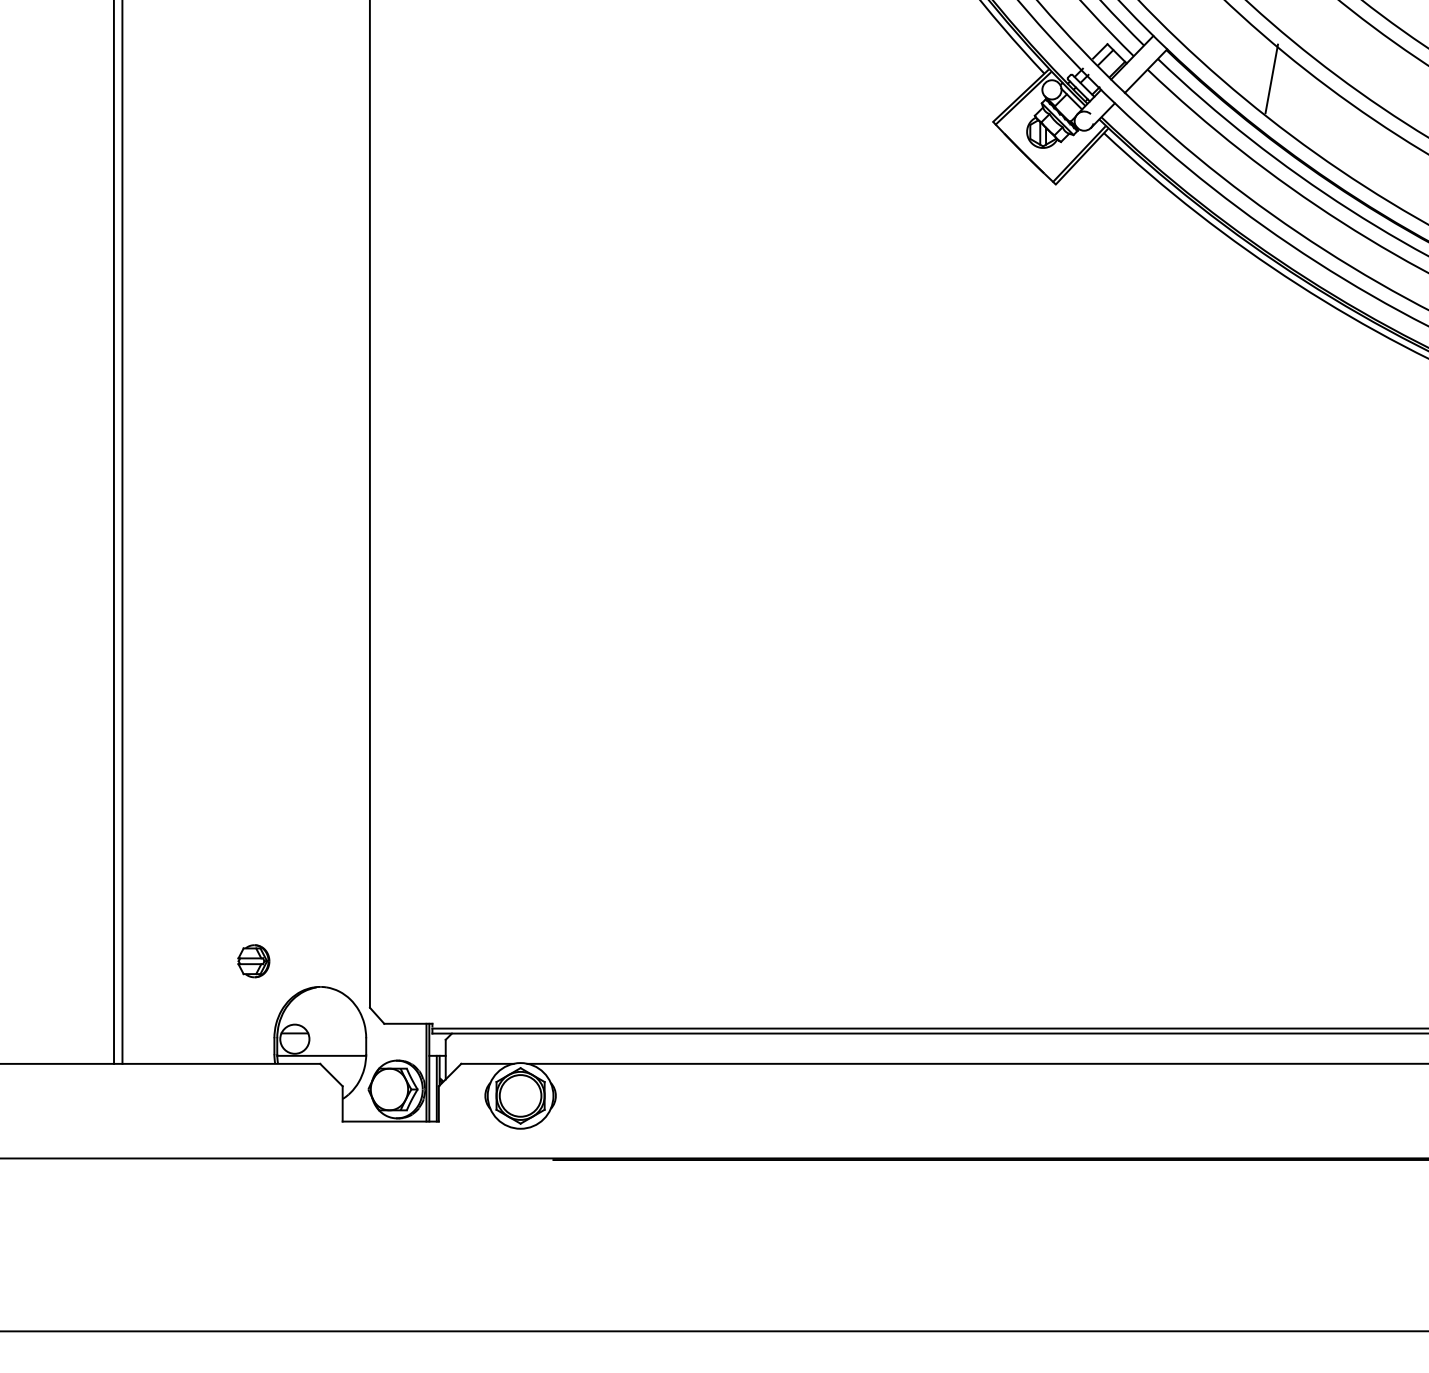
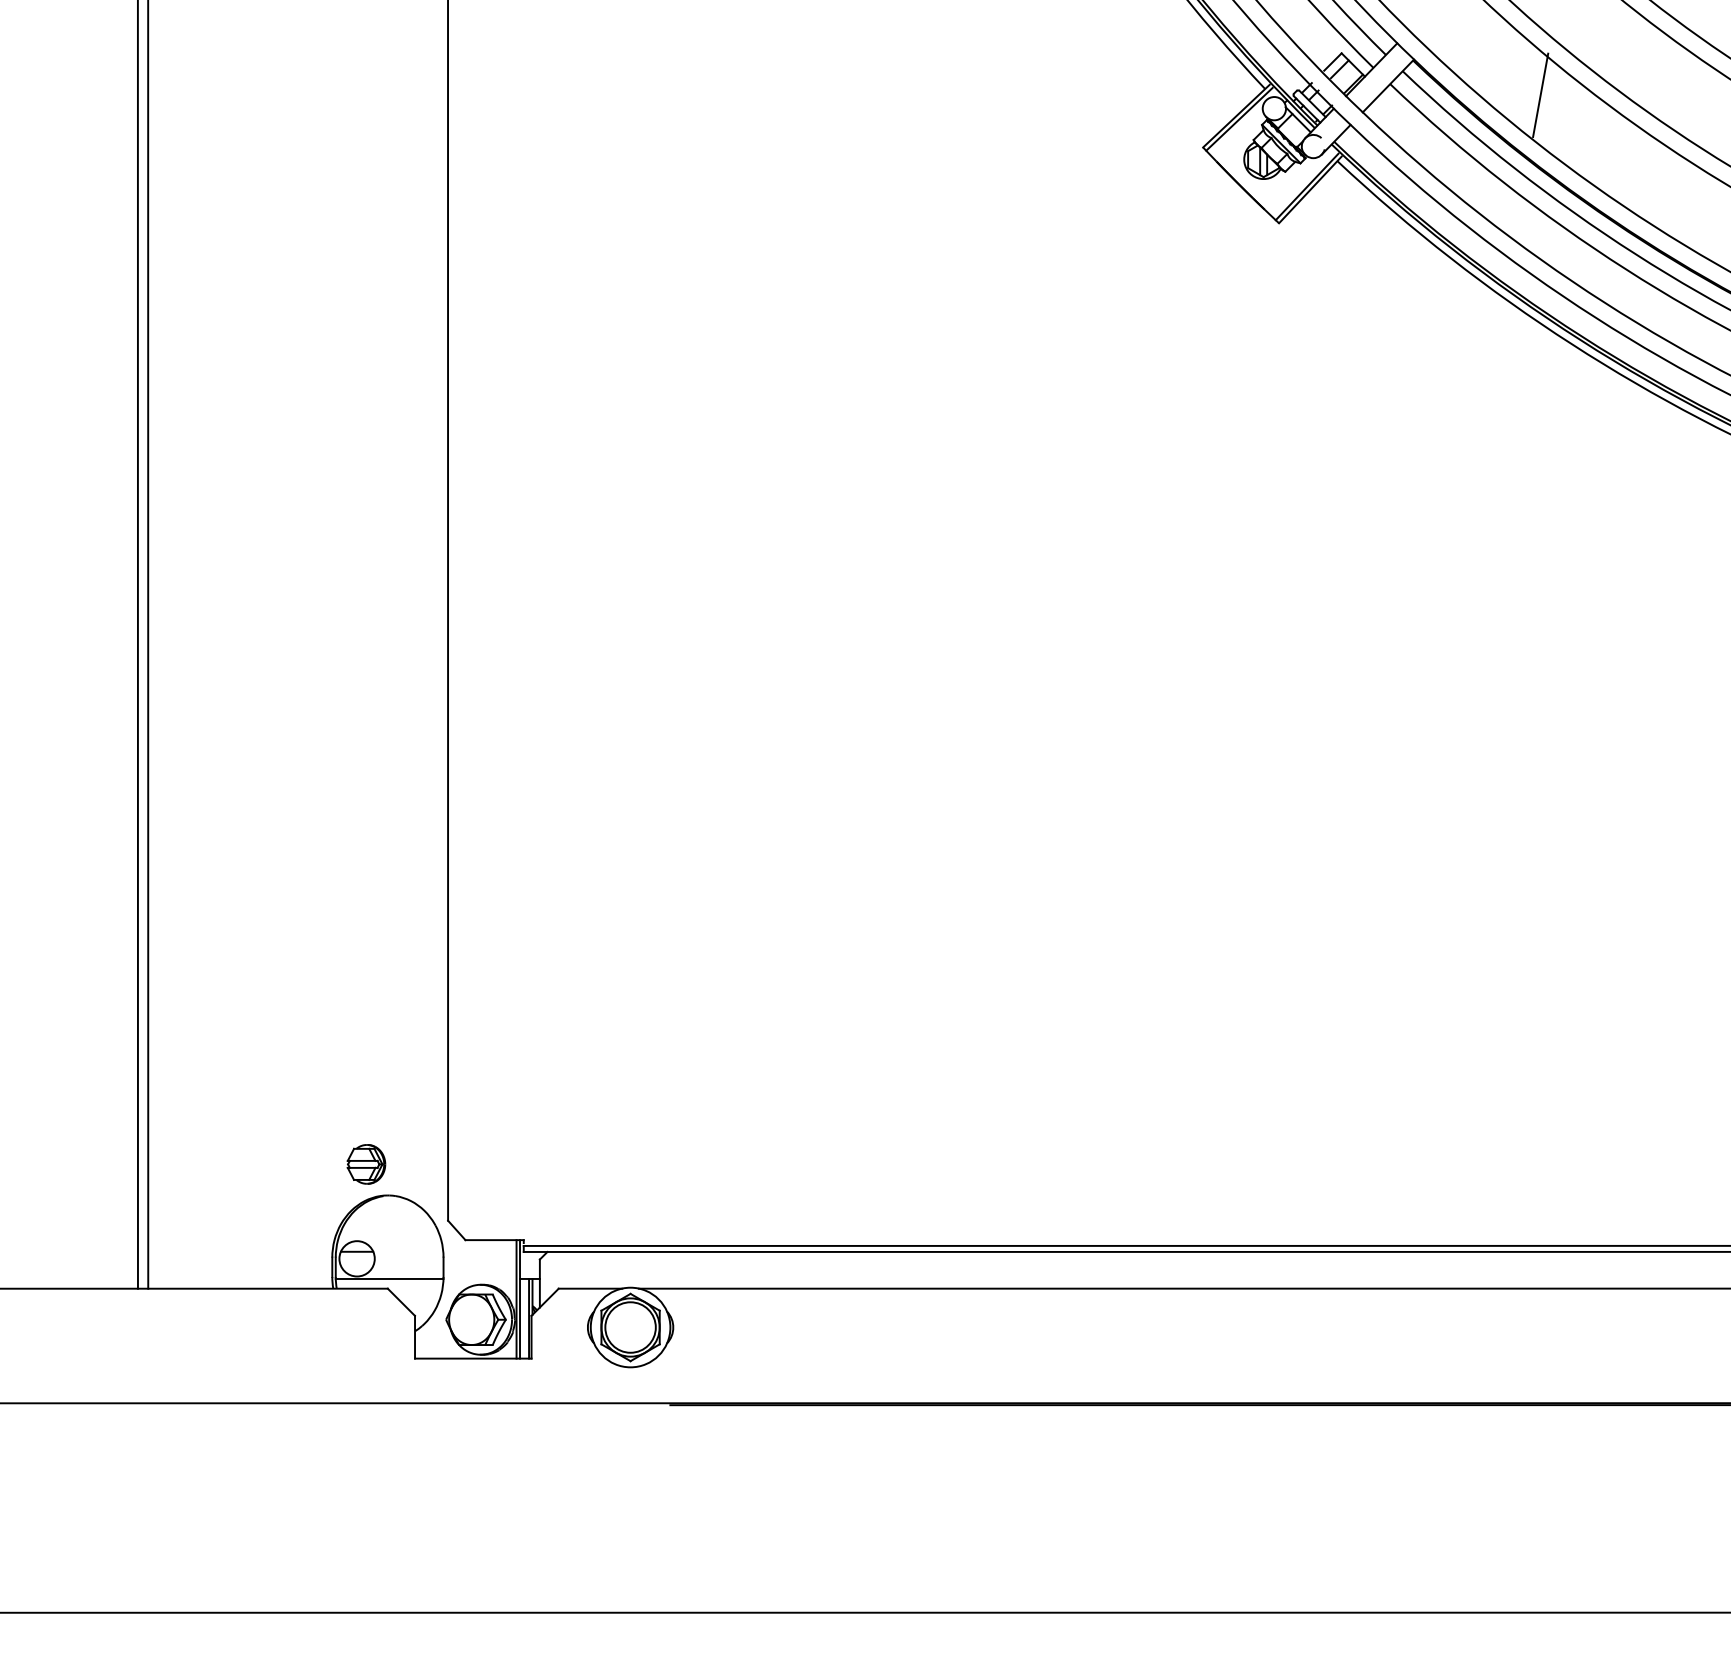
part: (253, 961) -> (366, 1164), moved

